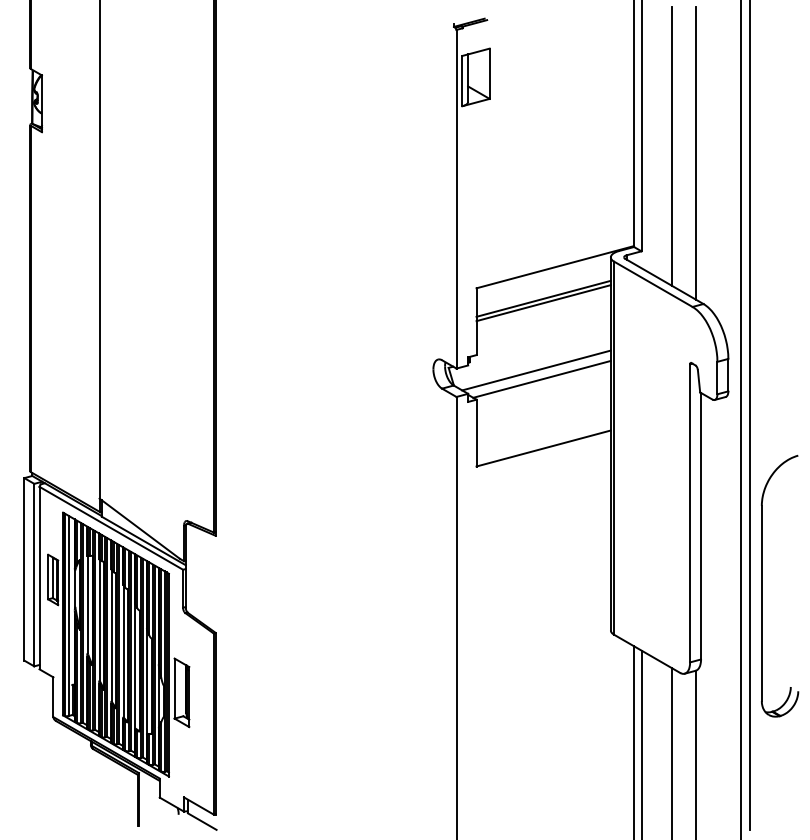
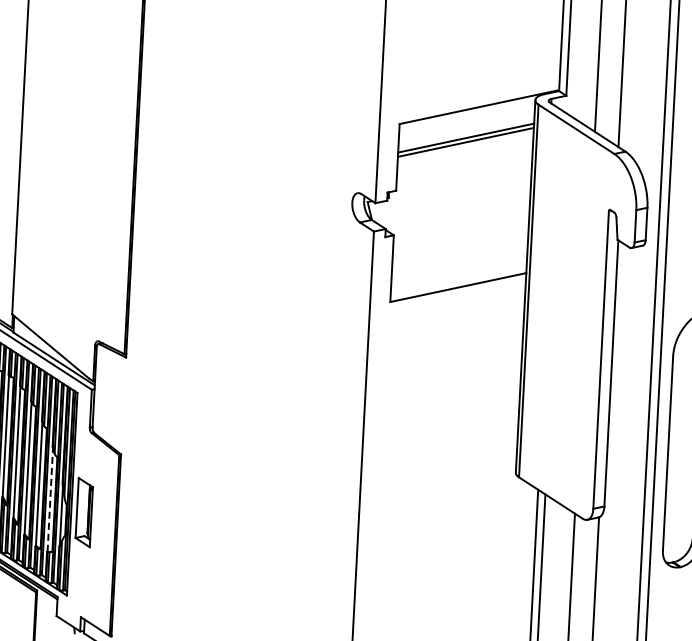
line: (536, 370) -> (455, 209), removed
line: (541, 378) -> (459, 217), removed
line: (147, 682) -> (50, 500), solid -> dashed

